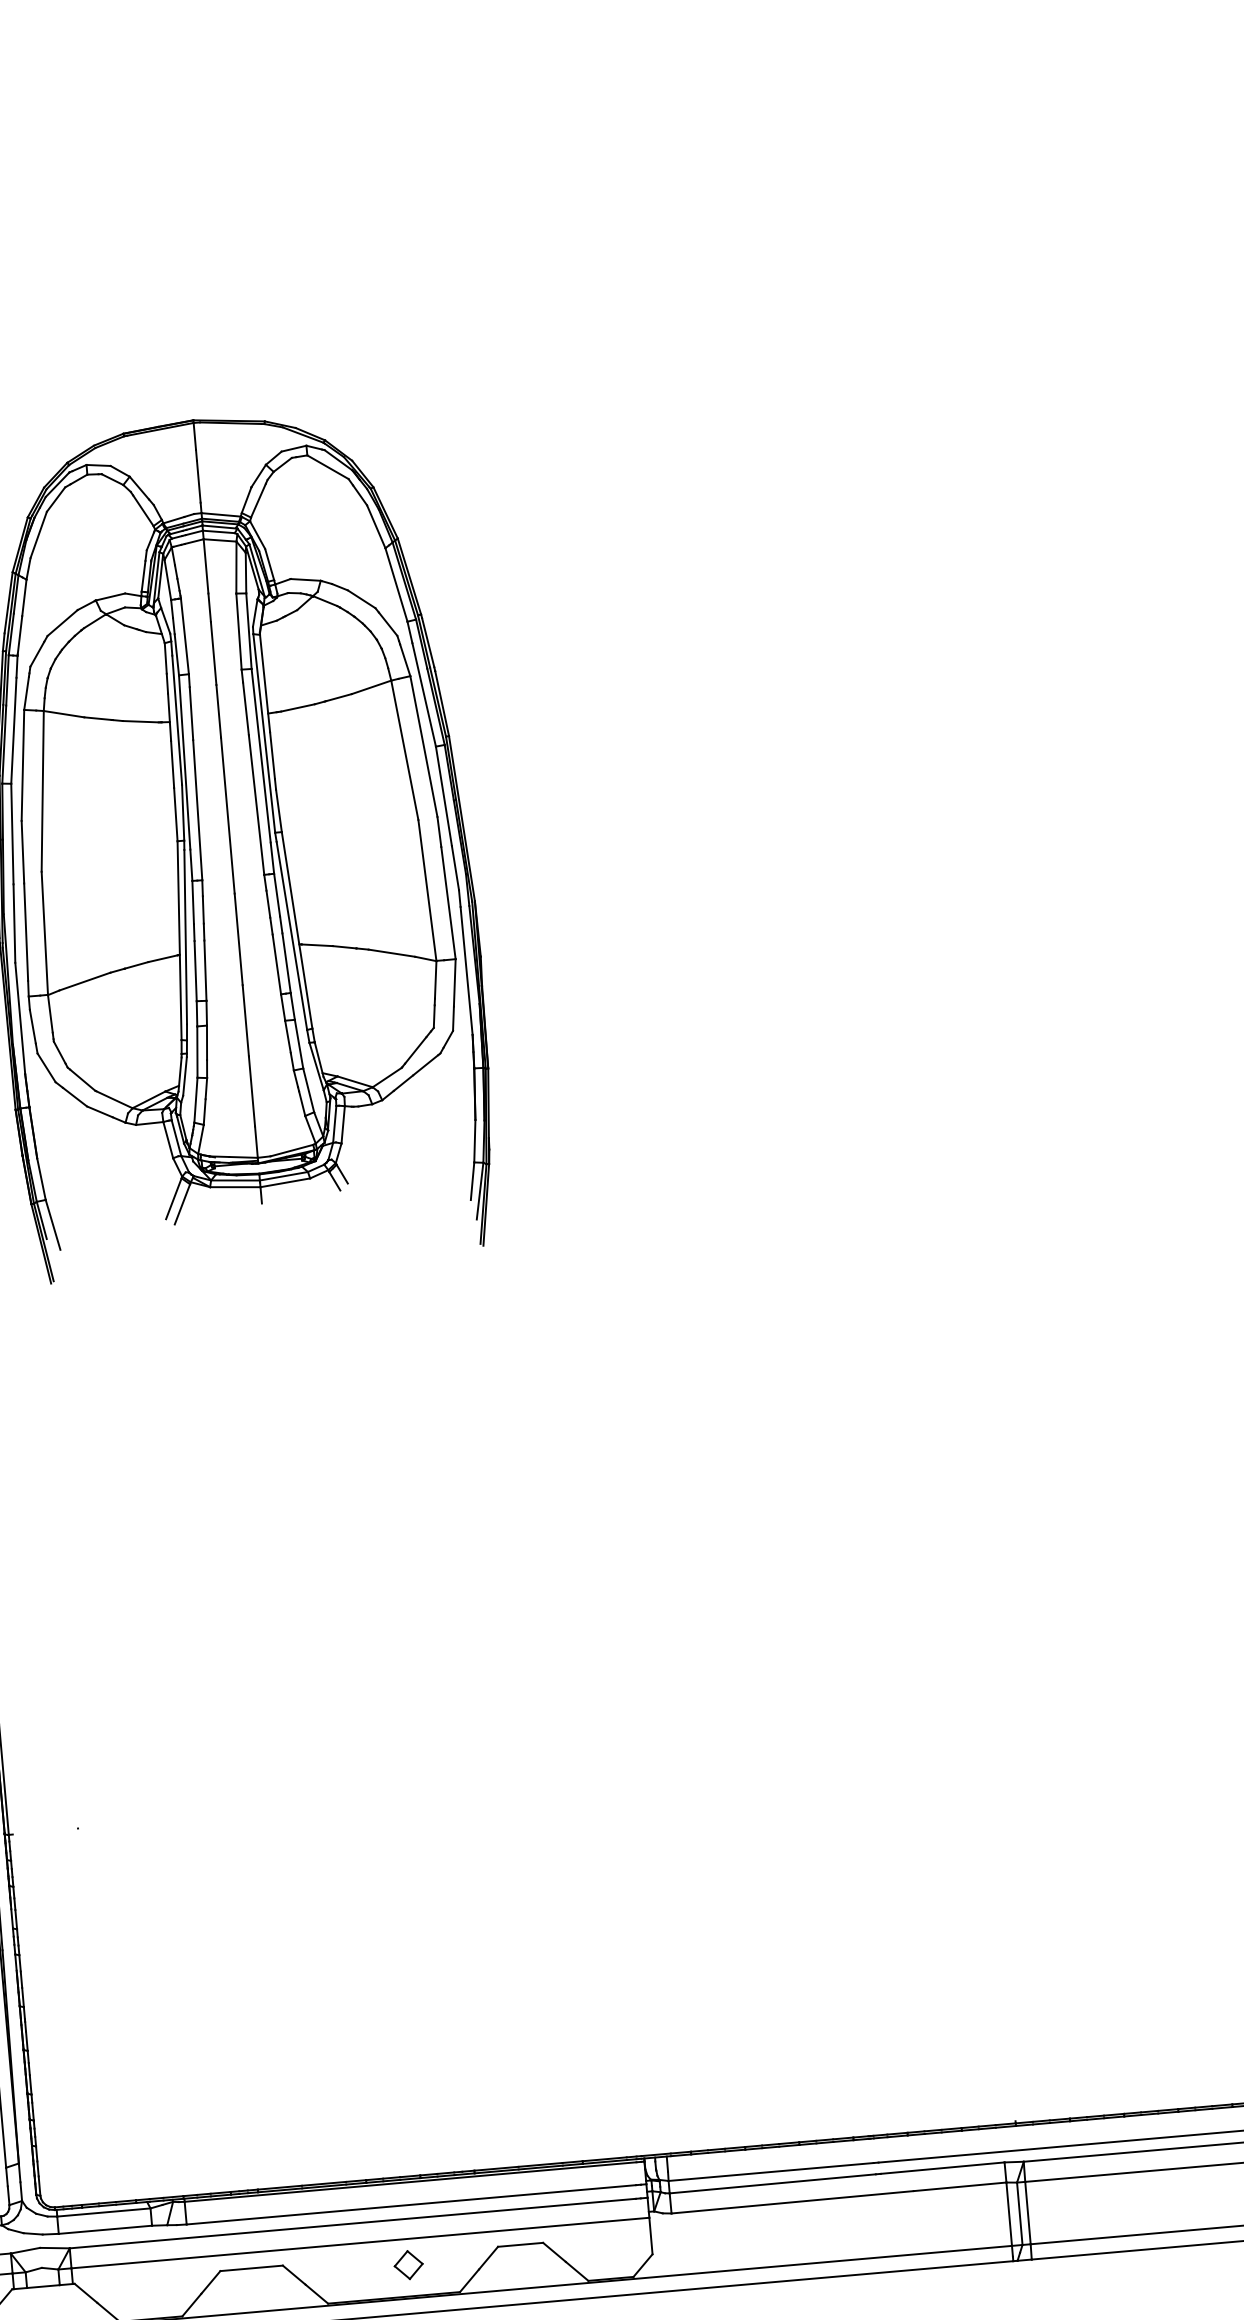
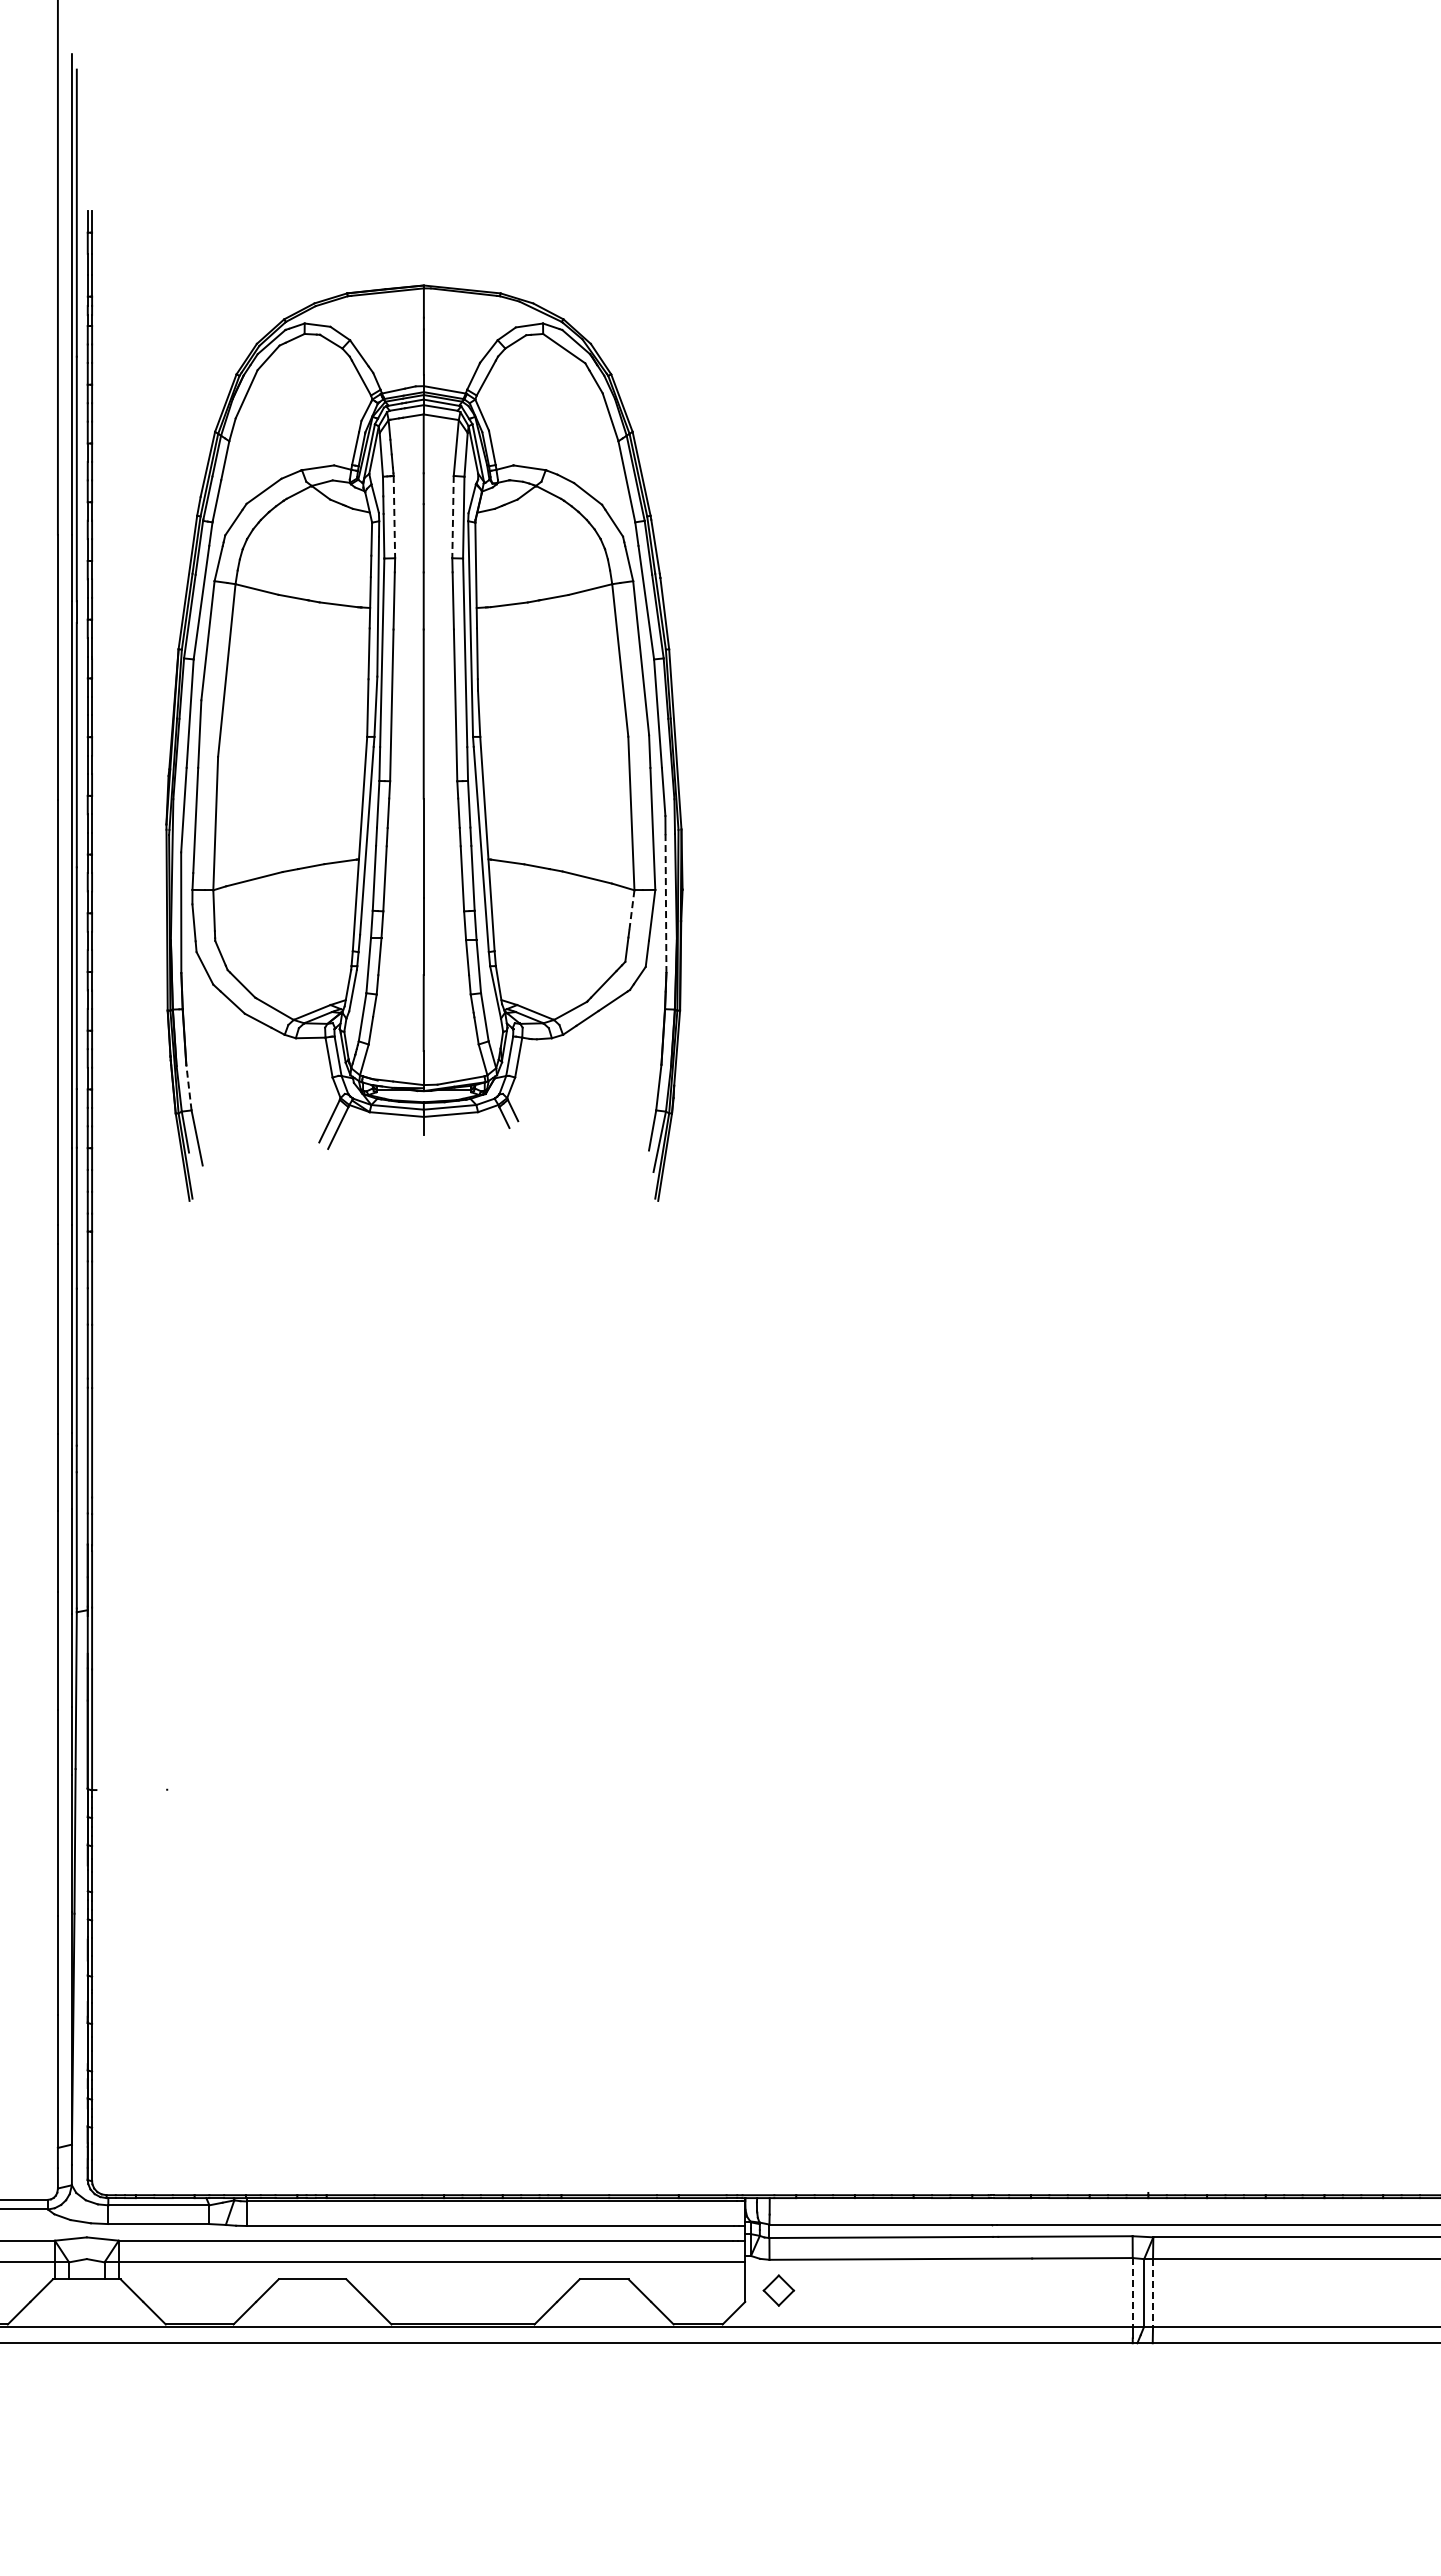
line: (239, 631) -> (453, 517), solid -> dashed
line: (185, 636) -> (394, 517), solid -> dashed
line: (466, 970) -> (665, 903), solid -> dashed
line: (435, 980) -> (631, 910), solid -> dashed
line: (41, 1179) -> (188, 1087), solid -> dashed
line: (1028, 2212) -> (1153, 2292), solid -> dashed
line: (1008, 2214) -> (1132, 2292), solid -> dashed
part: (408, 2265) -> (778, 2290), moved

